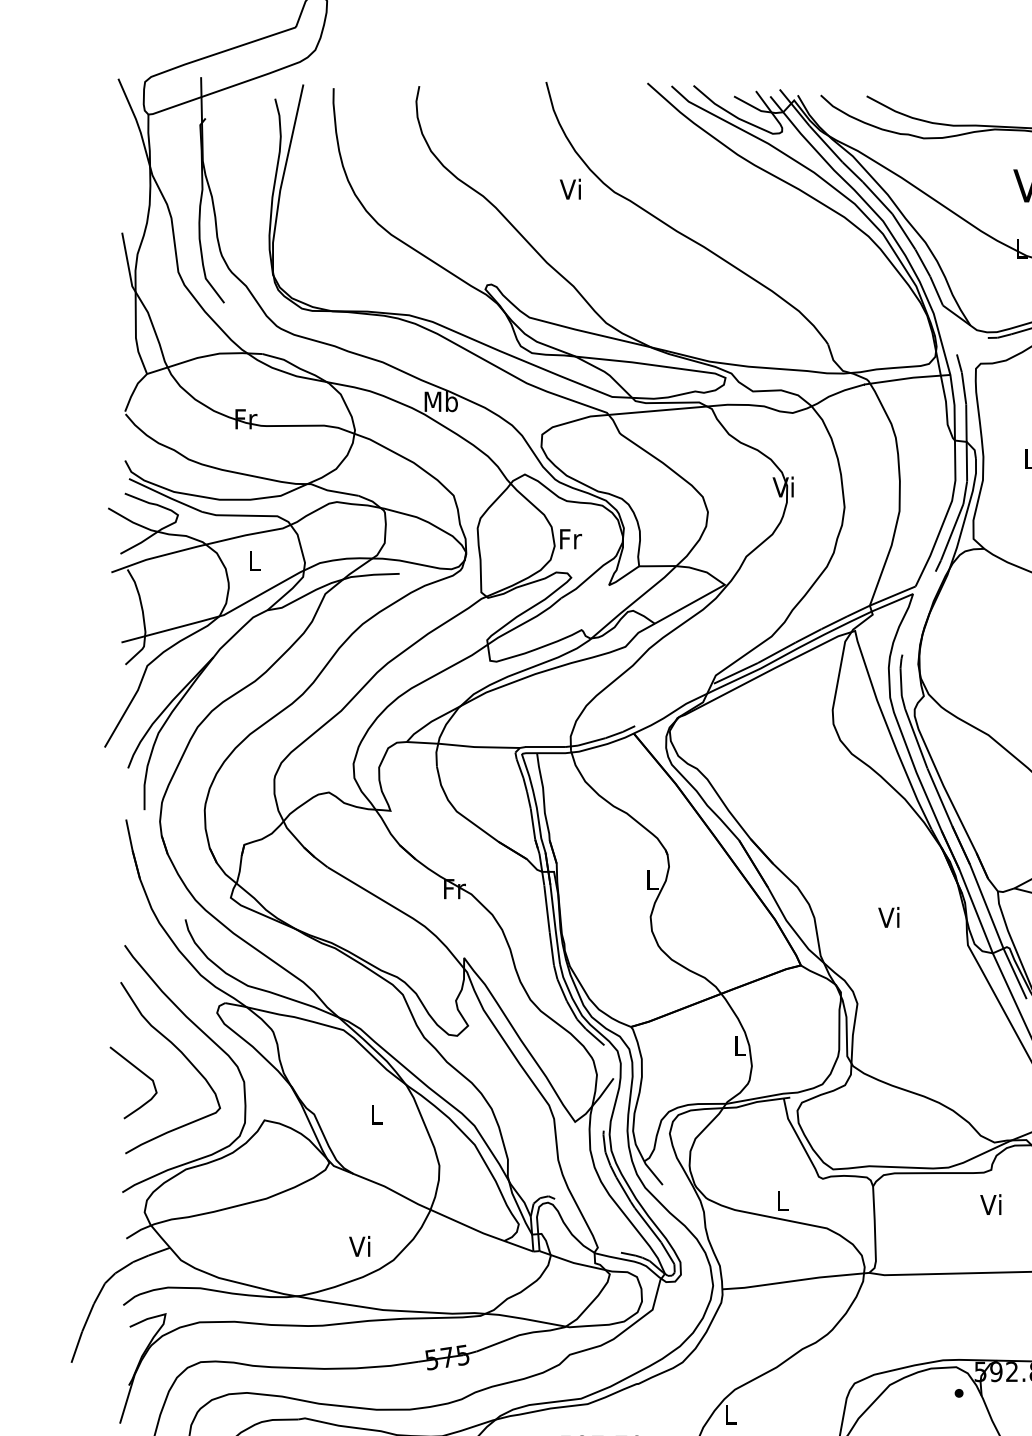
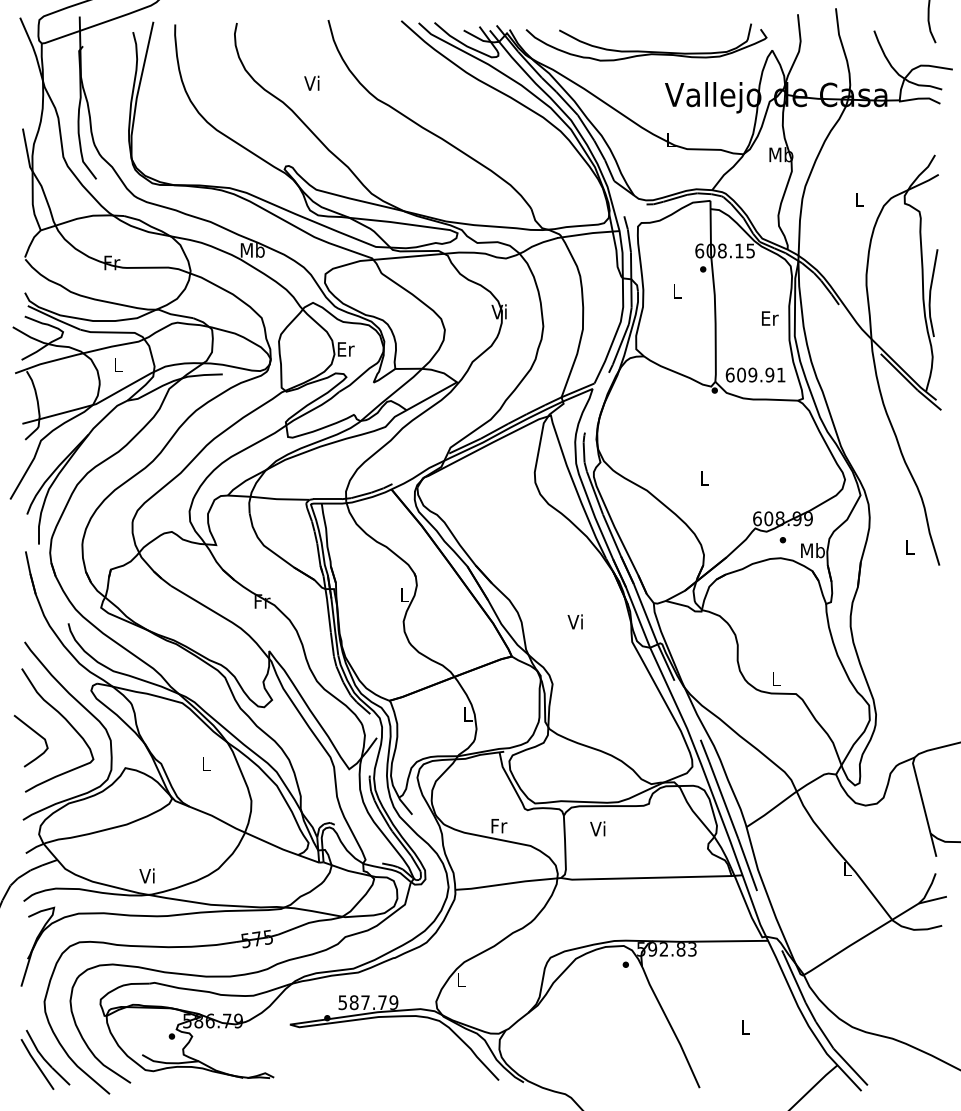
text: (569, 188) -> (311, 82), moved
text: (569, 539) -> (345, 349), Fr -> Er
text: (783, 1201) -> (499, 826), L -> Fr
text: (990, 1204) -> (597, 828), moved
text: (359, 1245) -> (146, 875), moved

